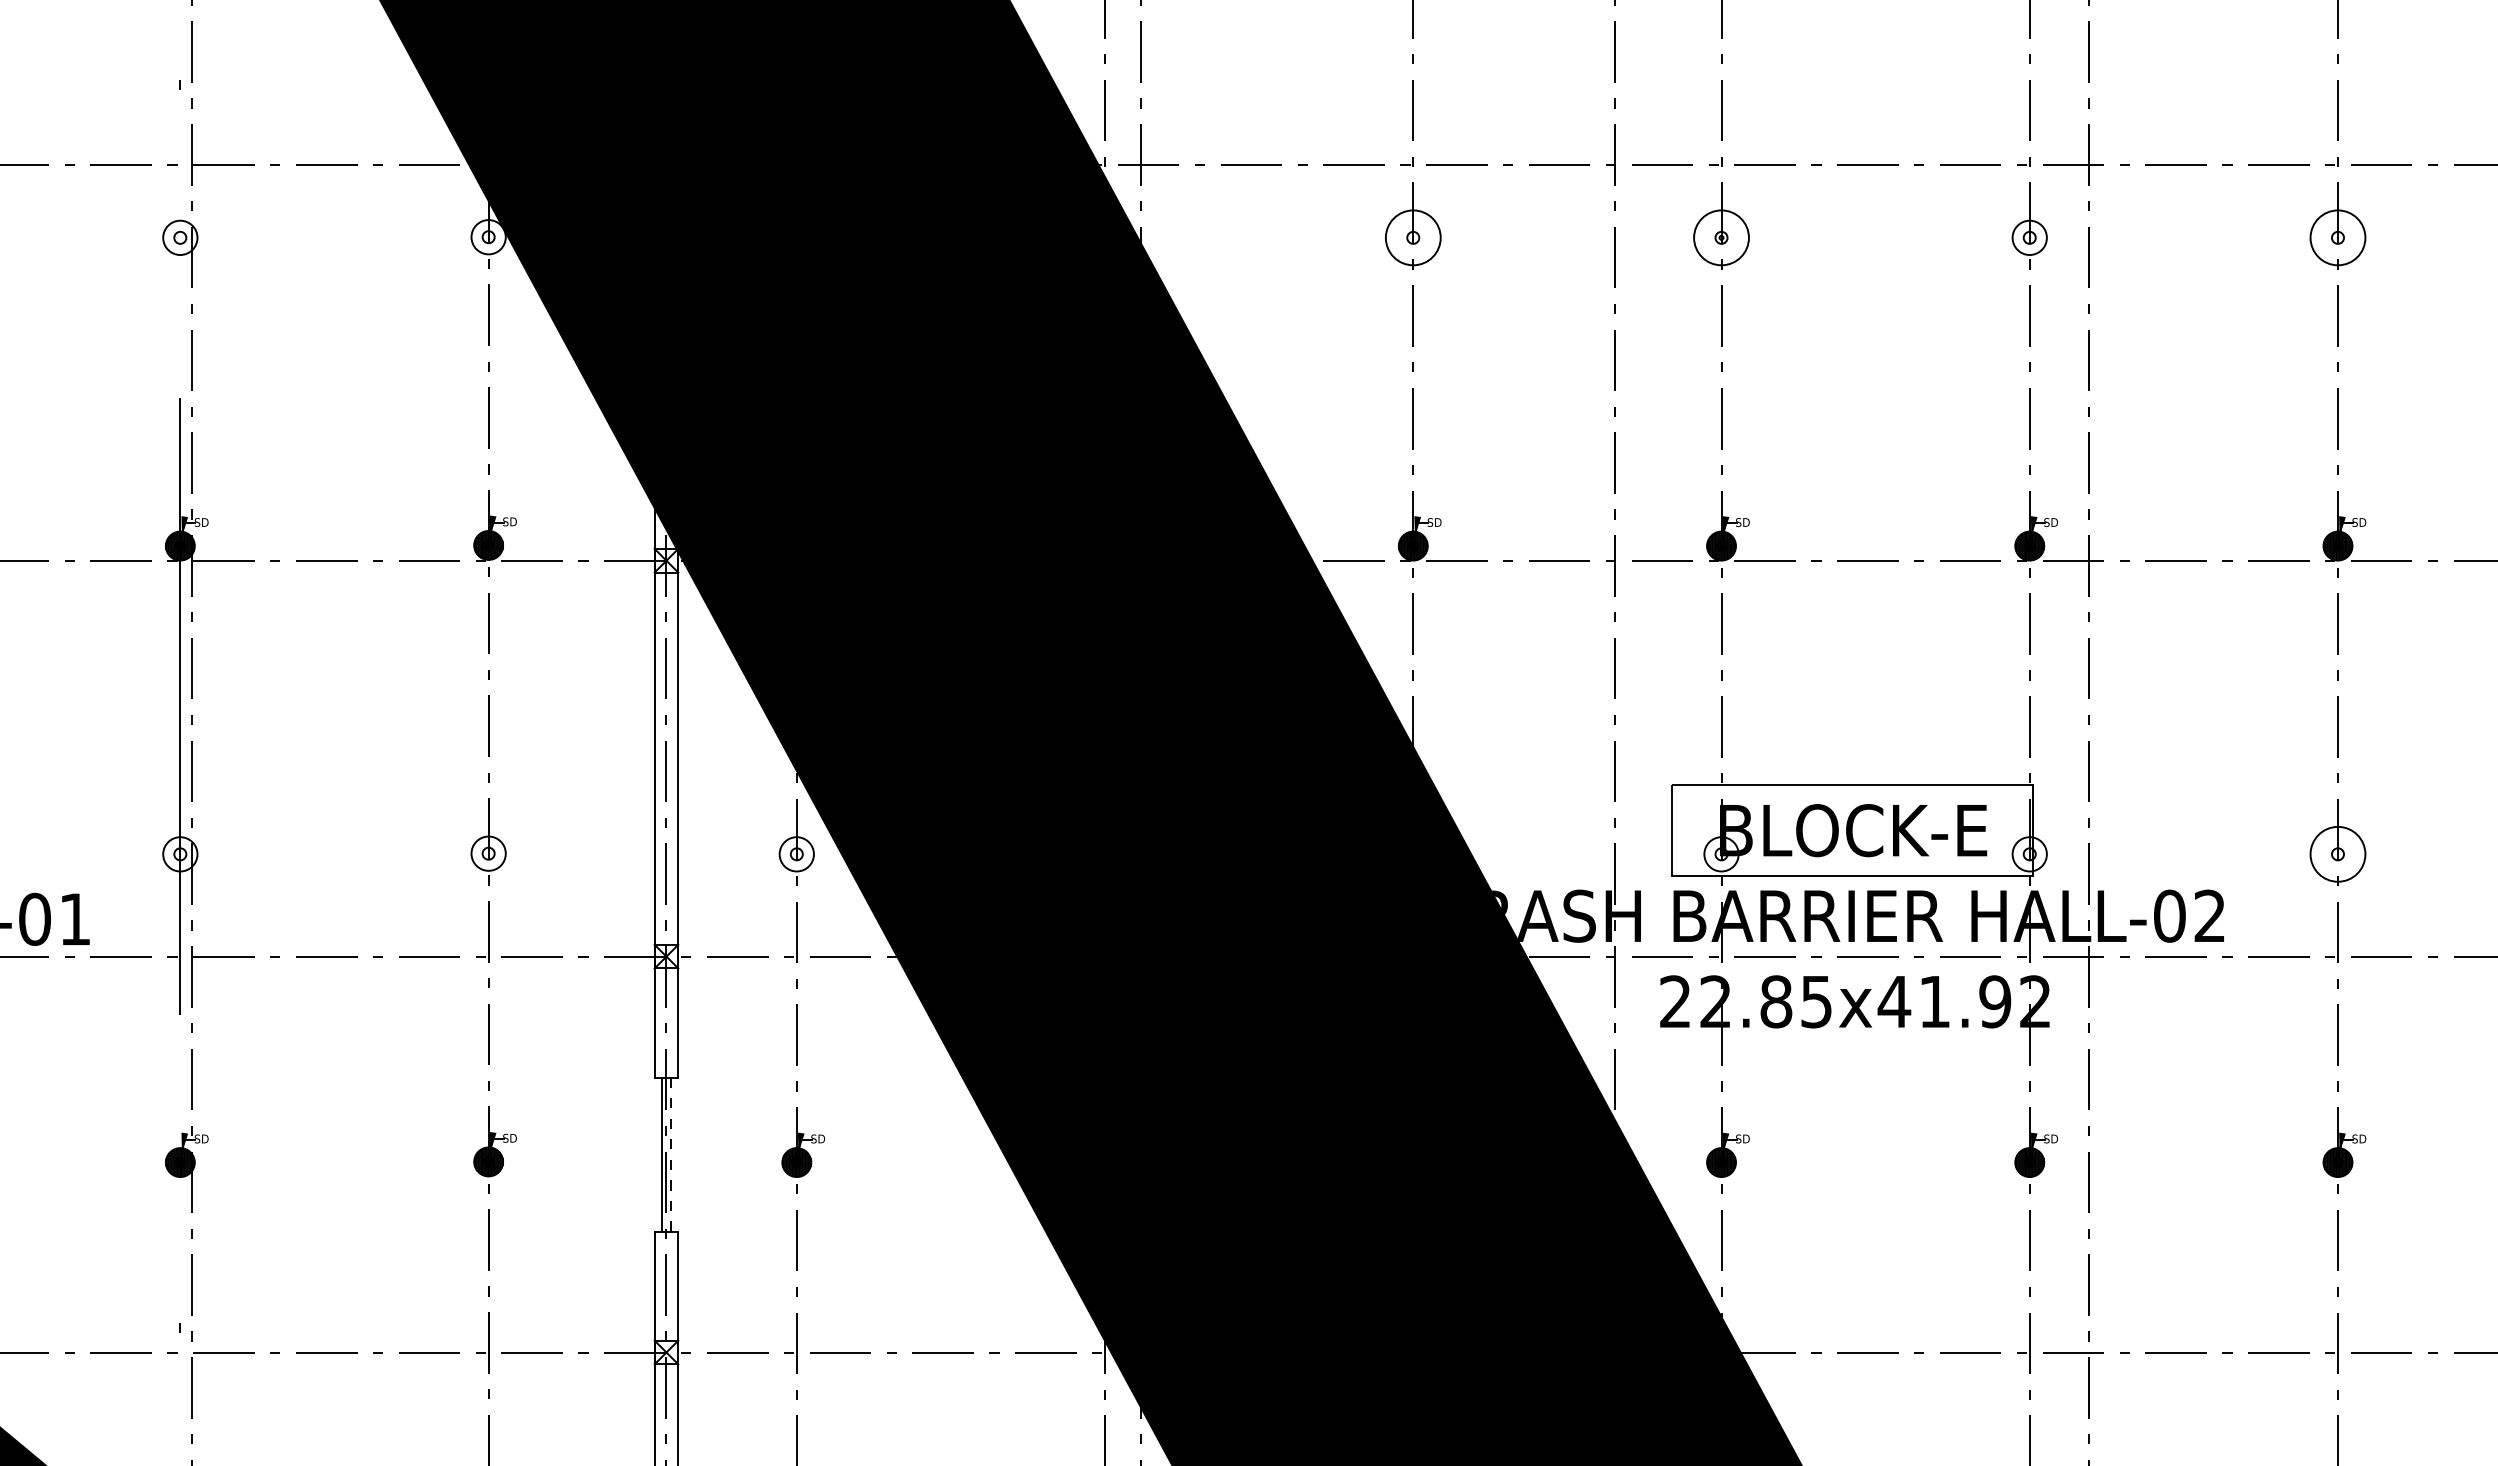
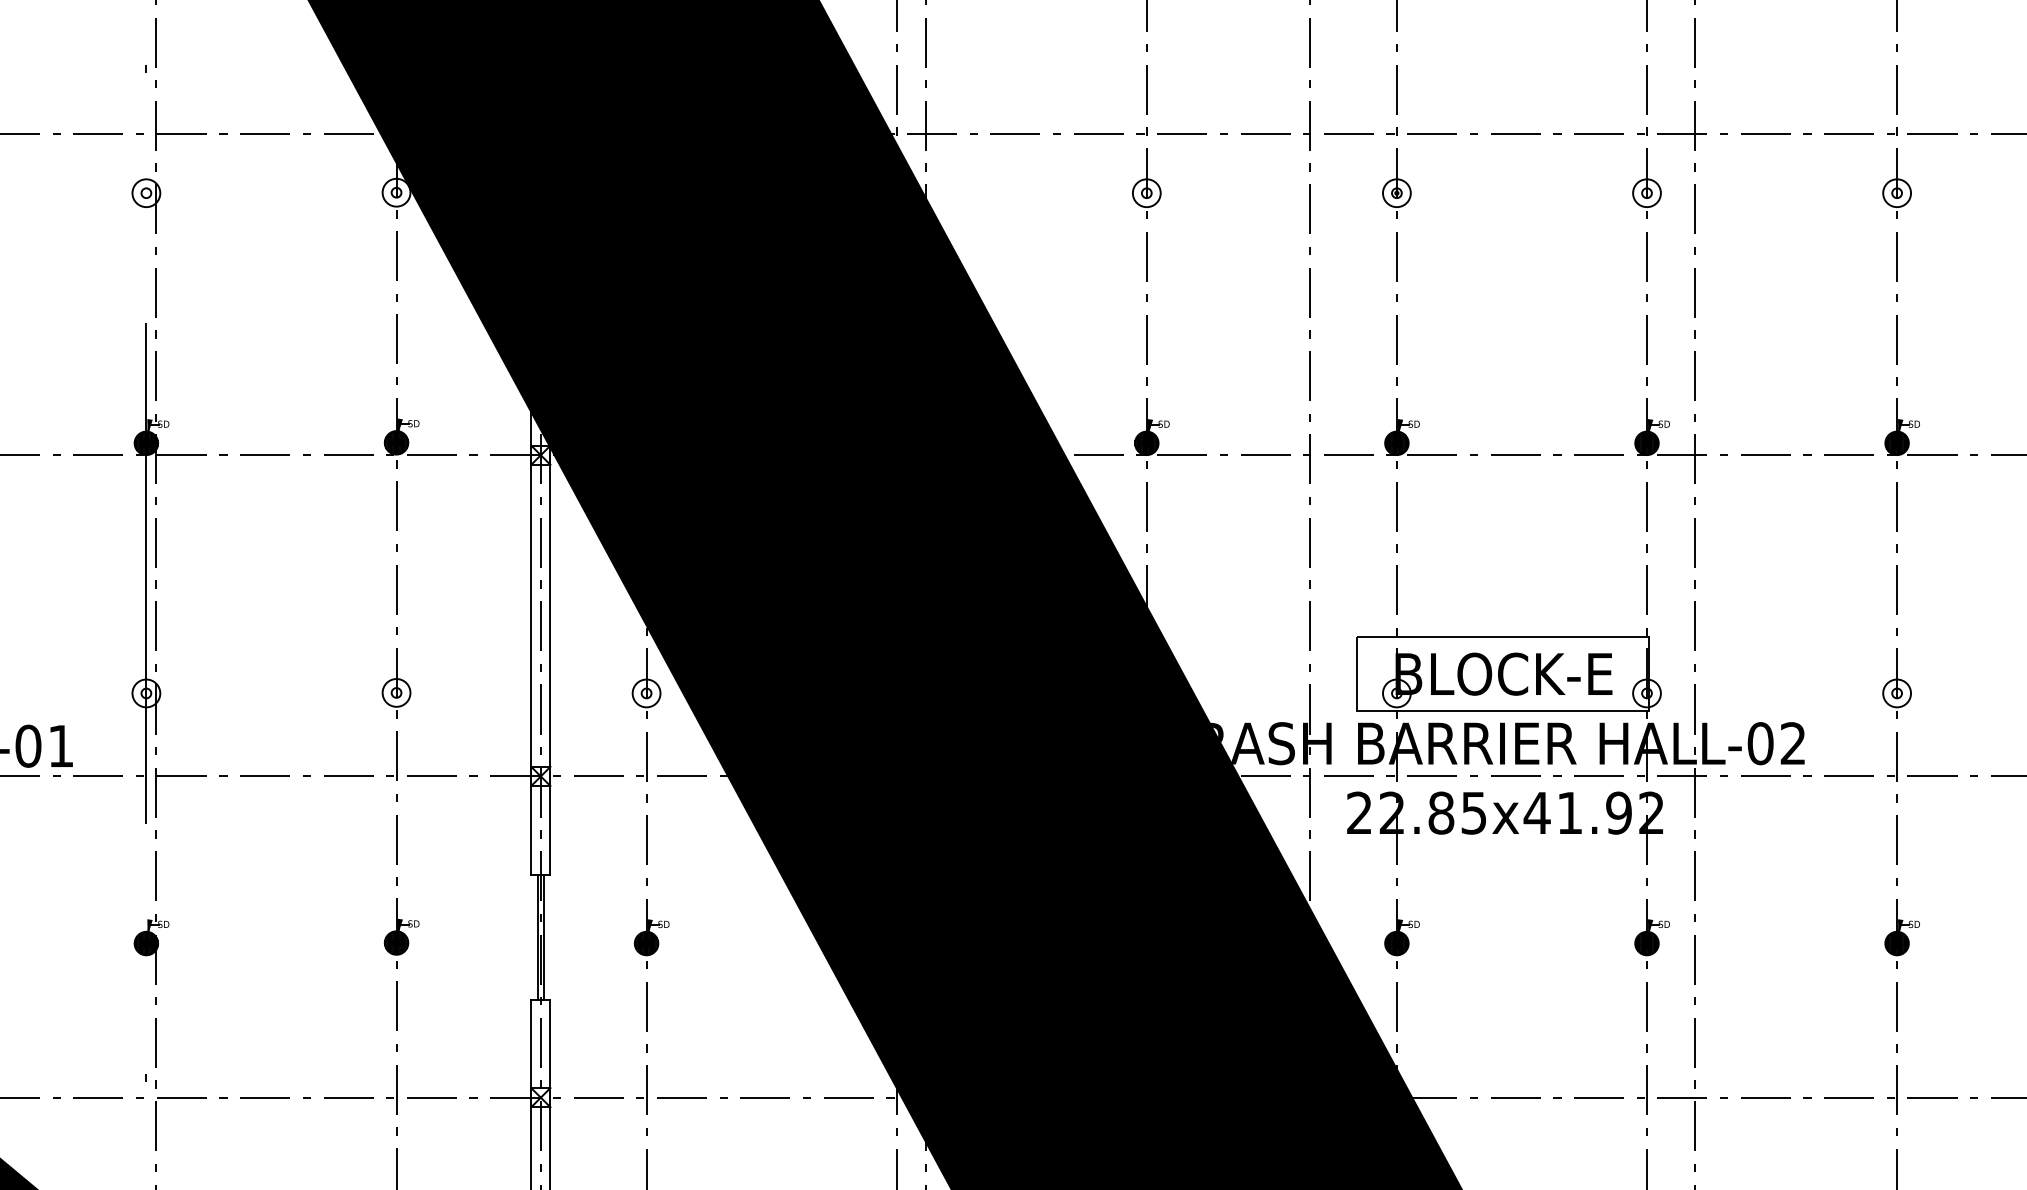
circle: (1413, 237) -> (1146, 192), size x0.62
circle: (1721, 237) -> (1396, 192), size x0.62
circle: (2337, 237) -> (1896, 192), size x0.62
circle: (2337, 854) -> (1896, 693), size x0.62
line: (670, 1155) -> (544, 937), dashed -> solid

